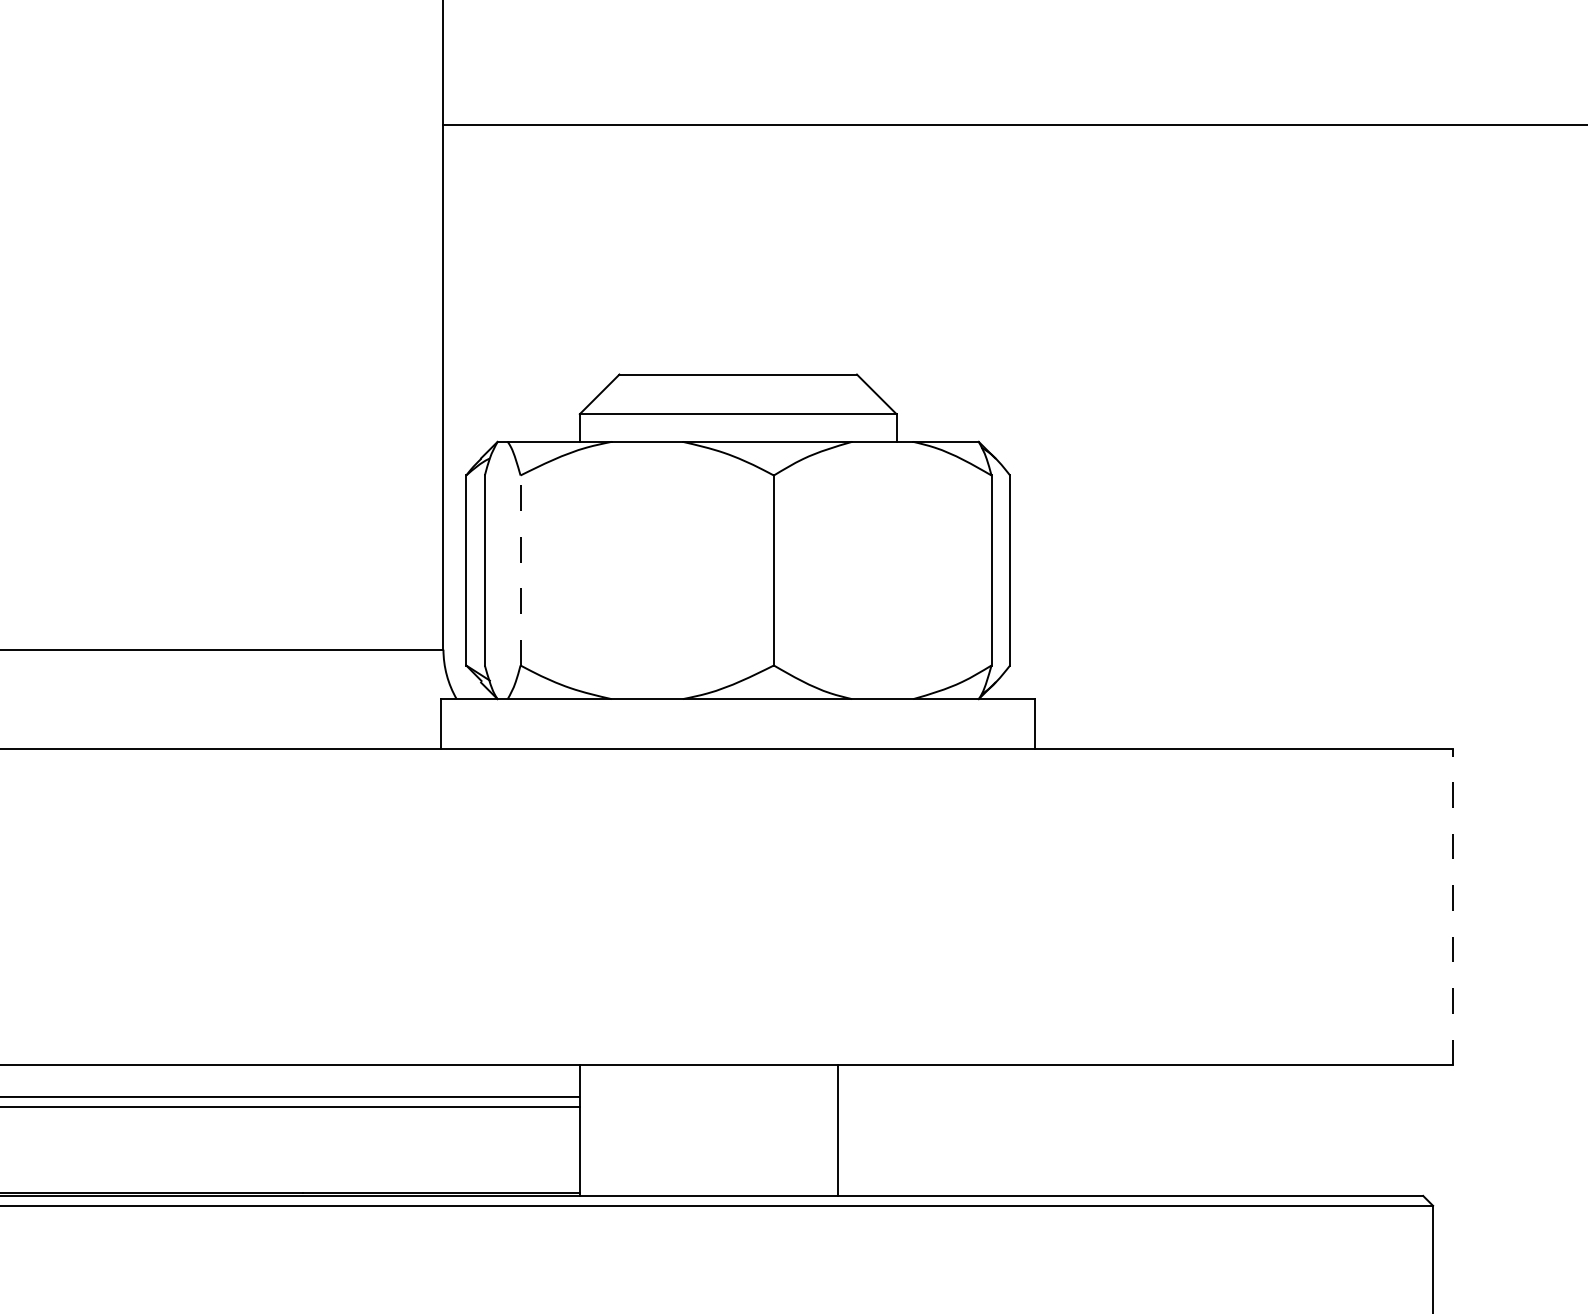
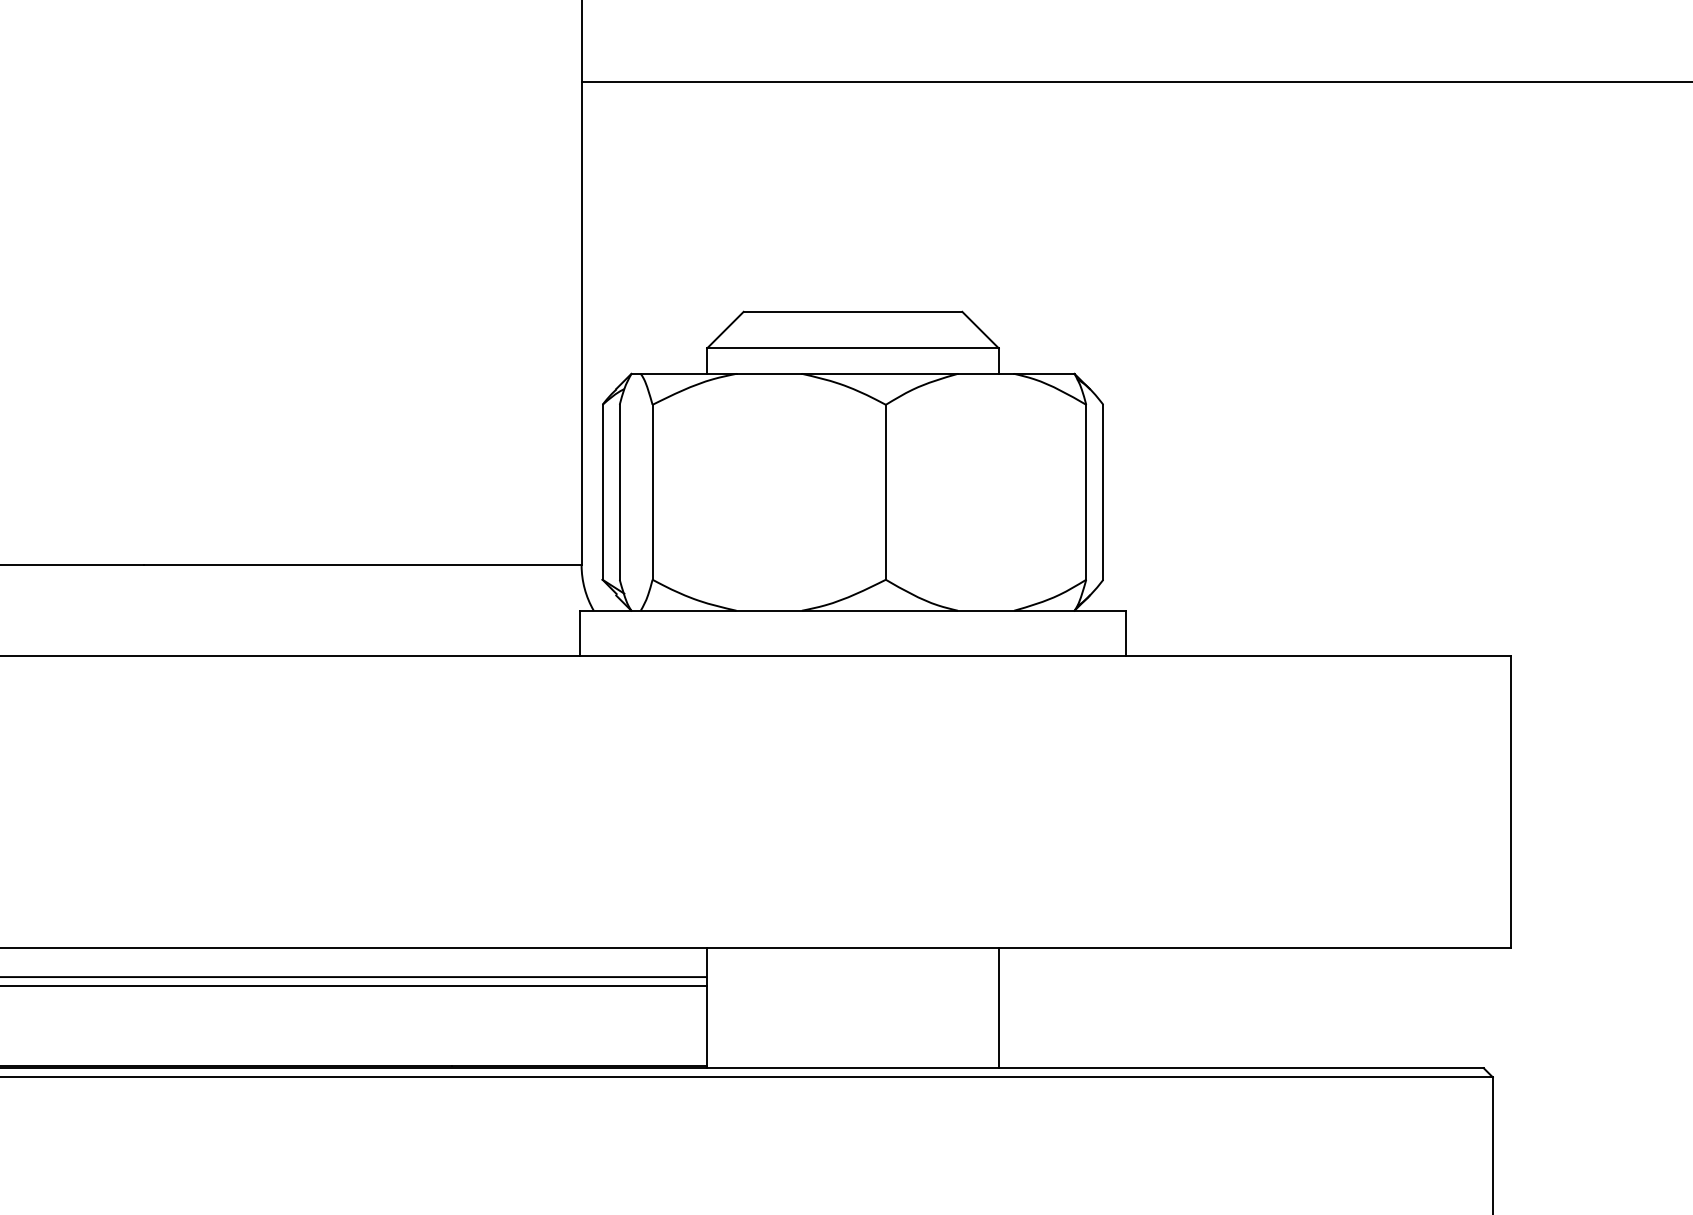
line: (520, 569) -> (652, 491), dashed -> solid
line: (1453, 907) -> (1511, 802), dashed -> solid
line: (837, 1130) -> (998, 1007), moved

